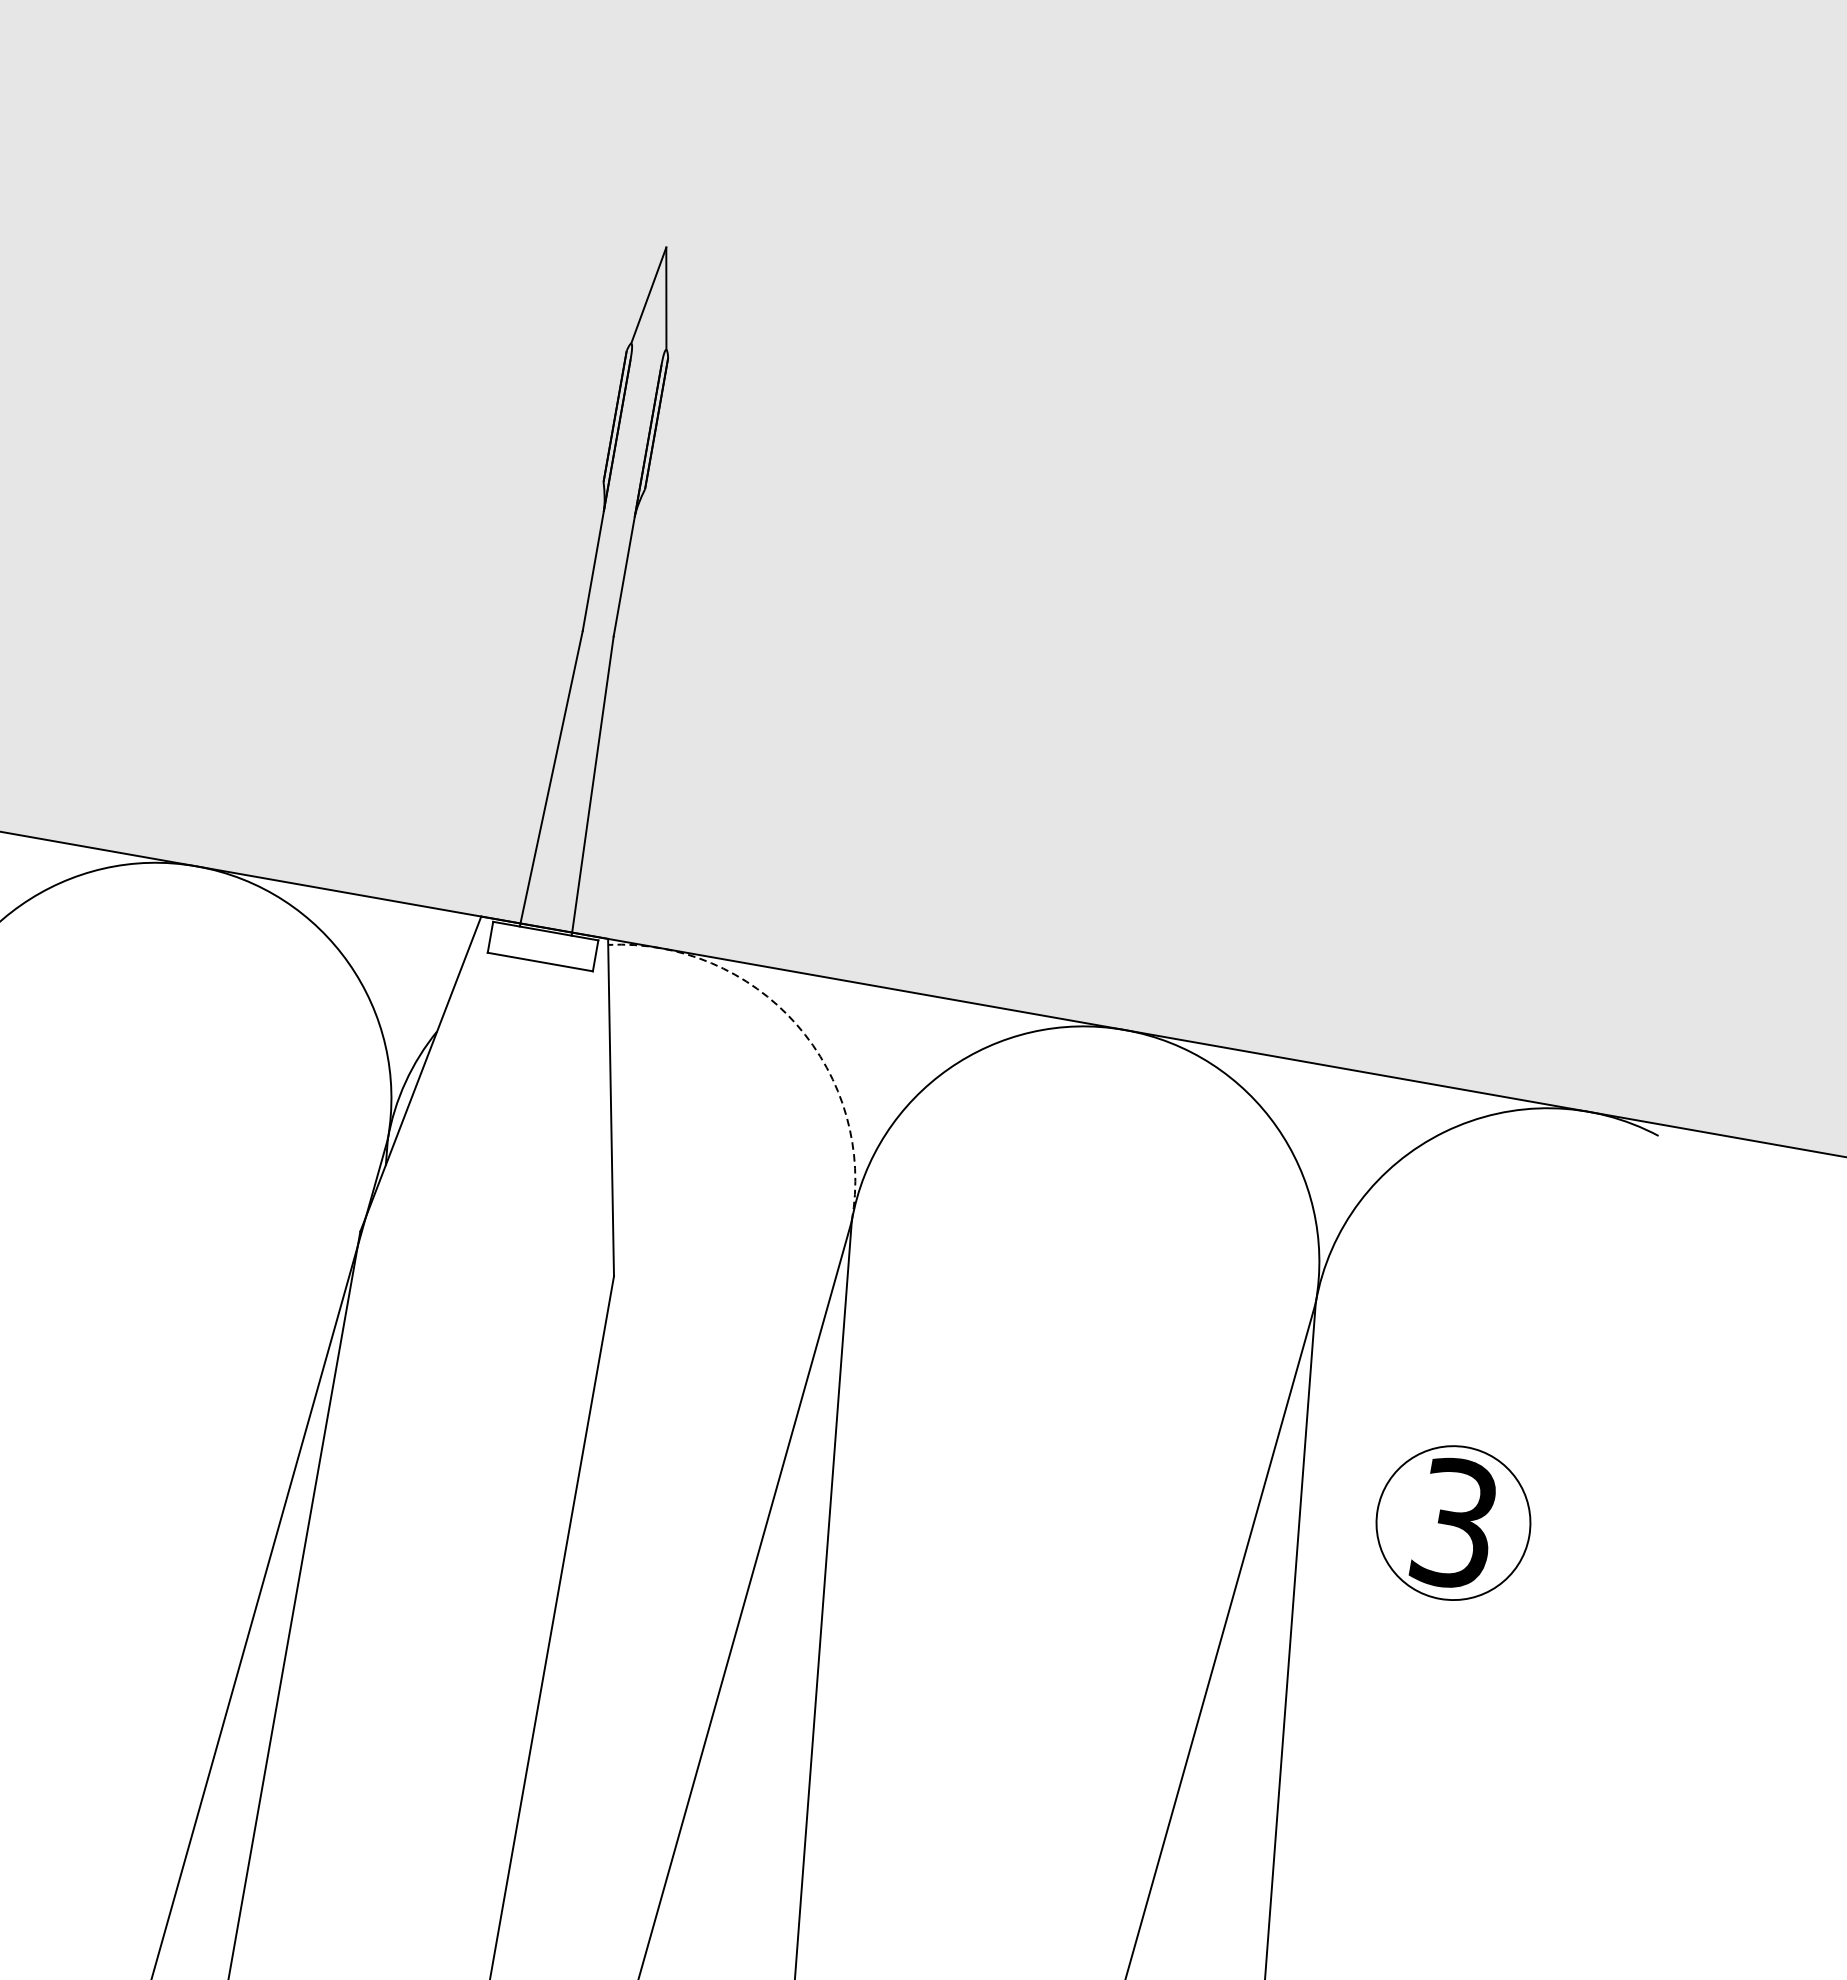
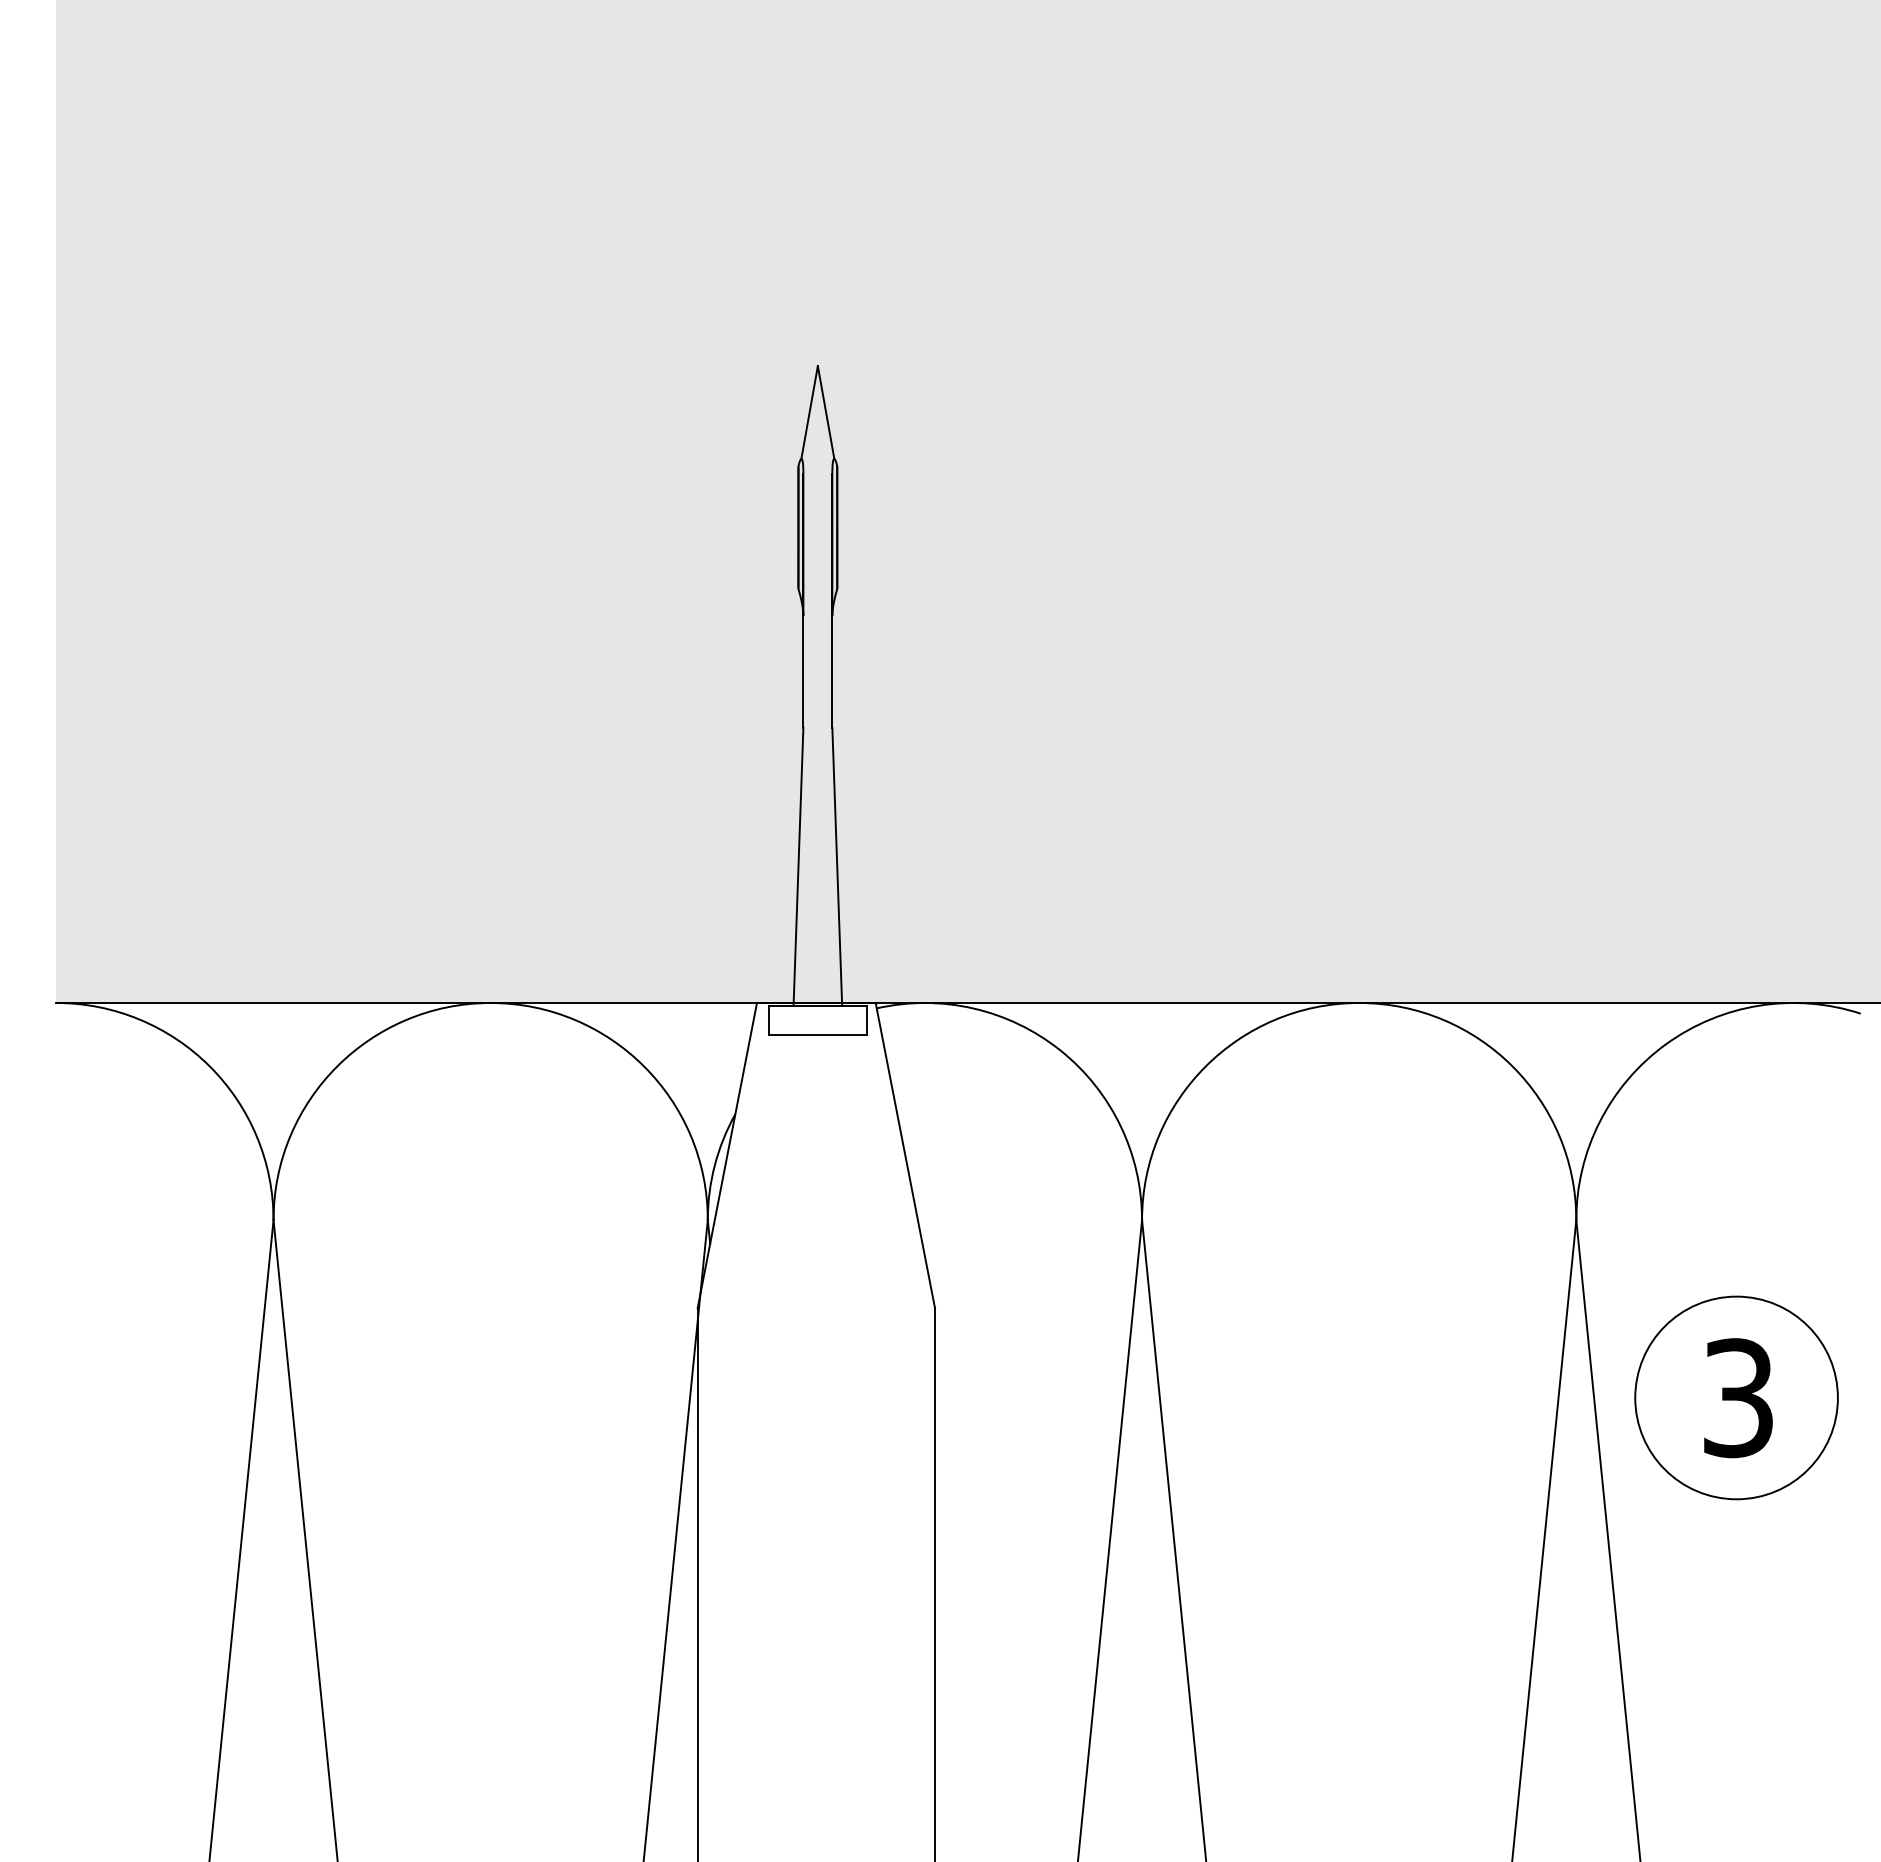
arc: (796, 1024) -> (1060, 1050), dashed -> solid
circle: (1453, 1522) -> (1736, 1397), size x1.43

